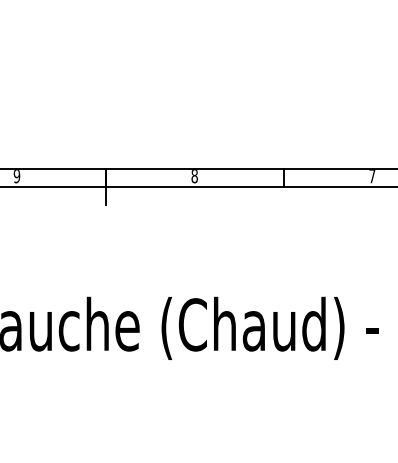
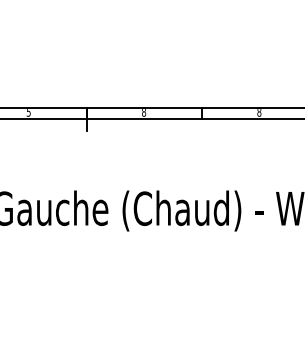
text: (16, 176) -> (28, 112), 9 -> 5
text: (372, 176) -> (259, 112), 7 -> 8

